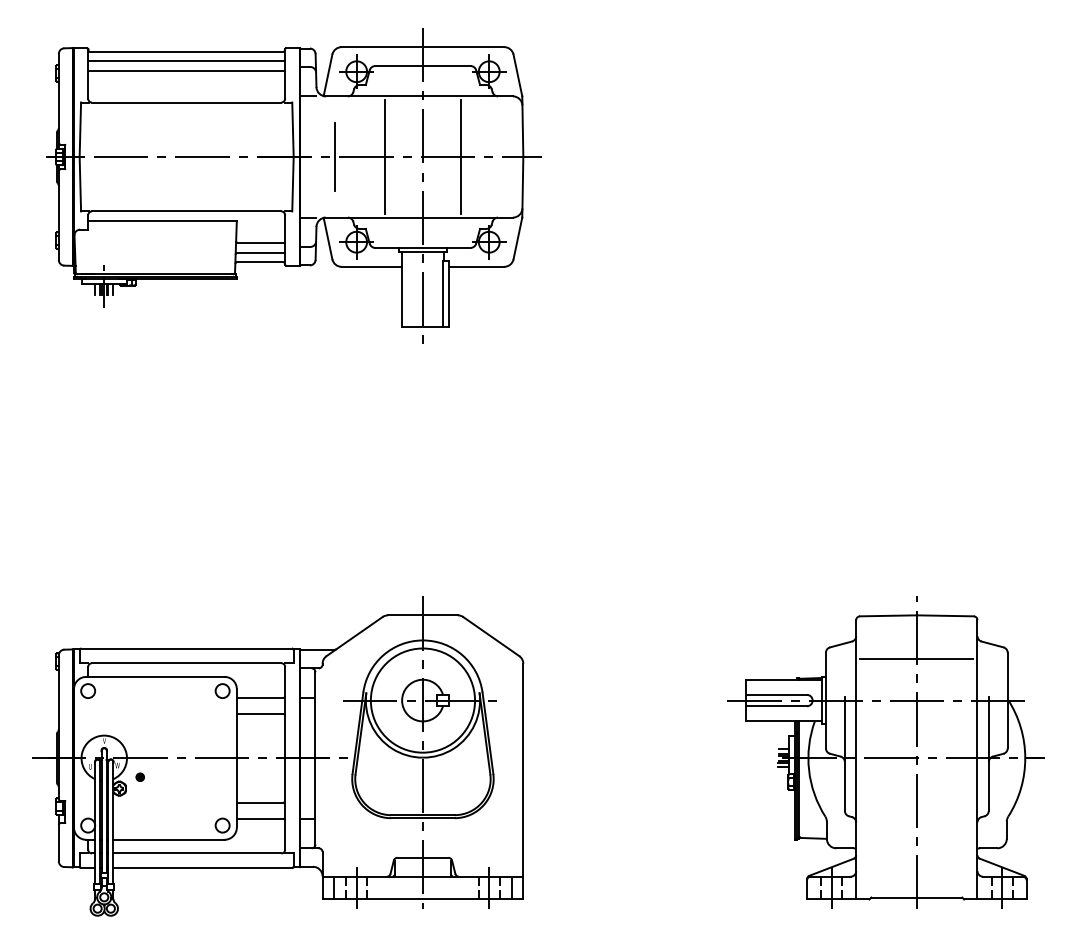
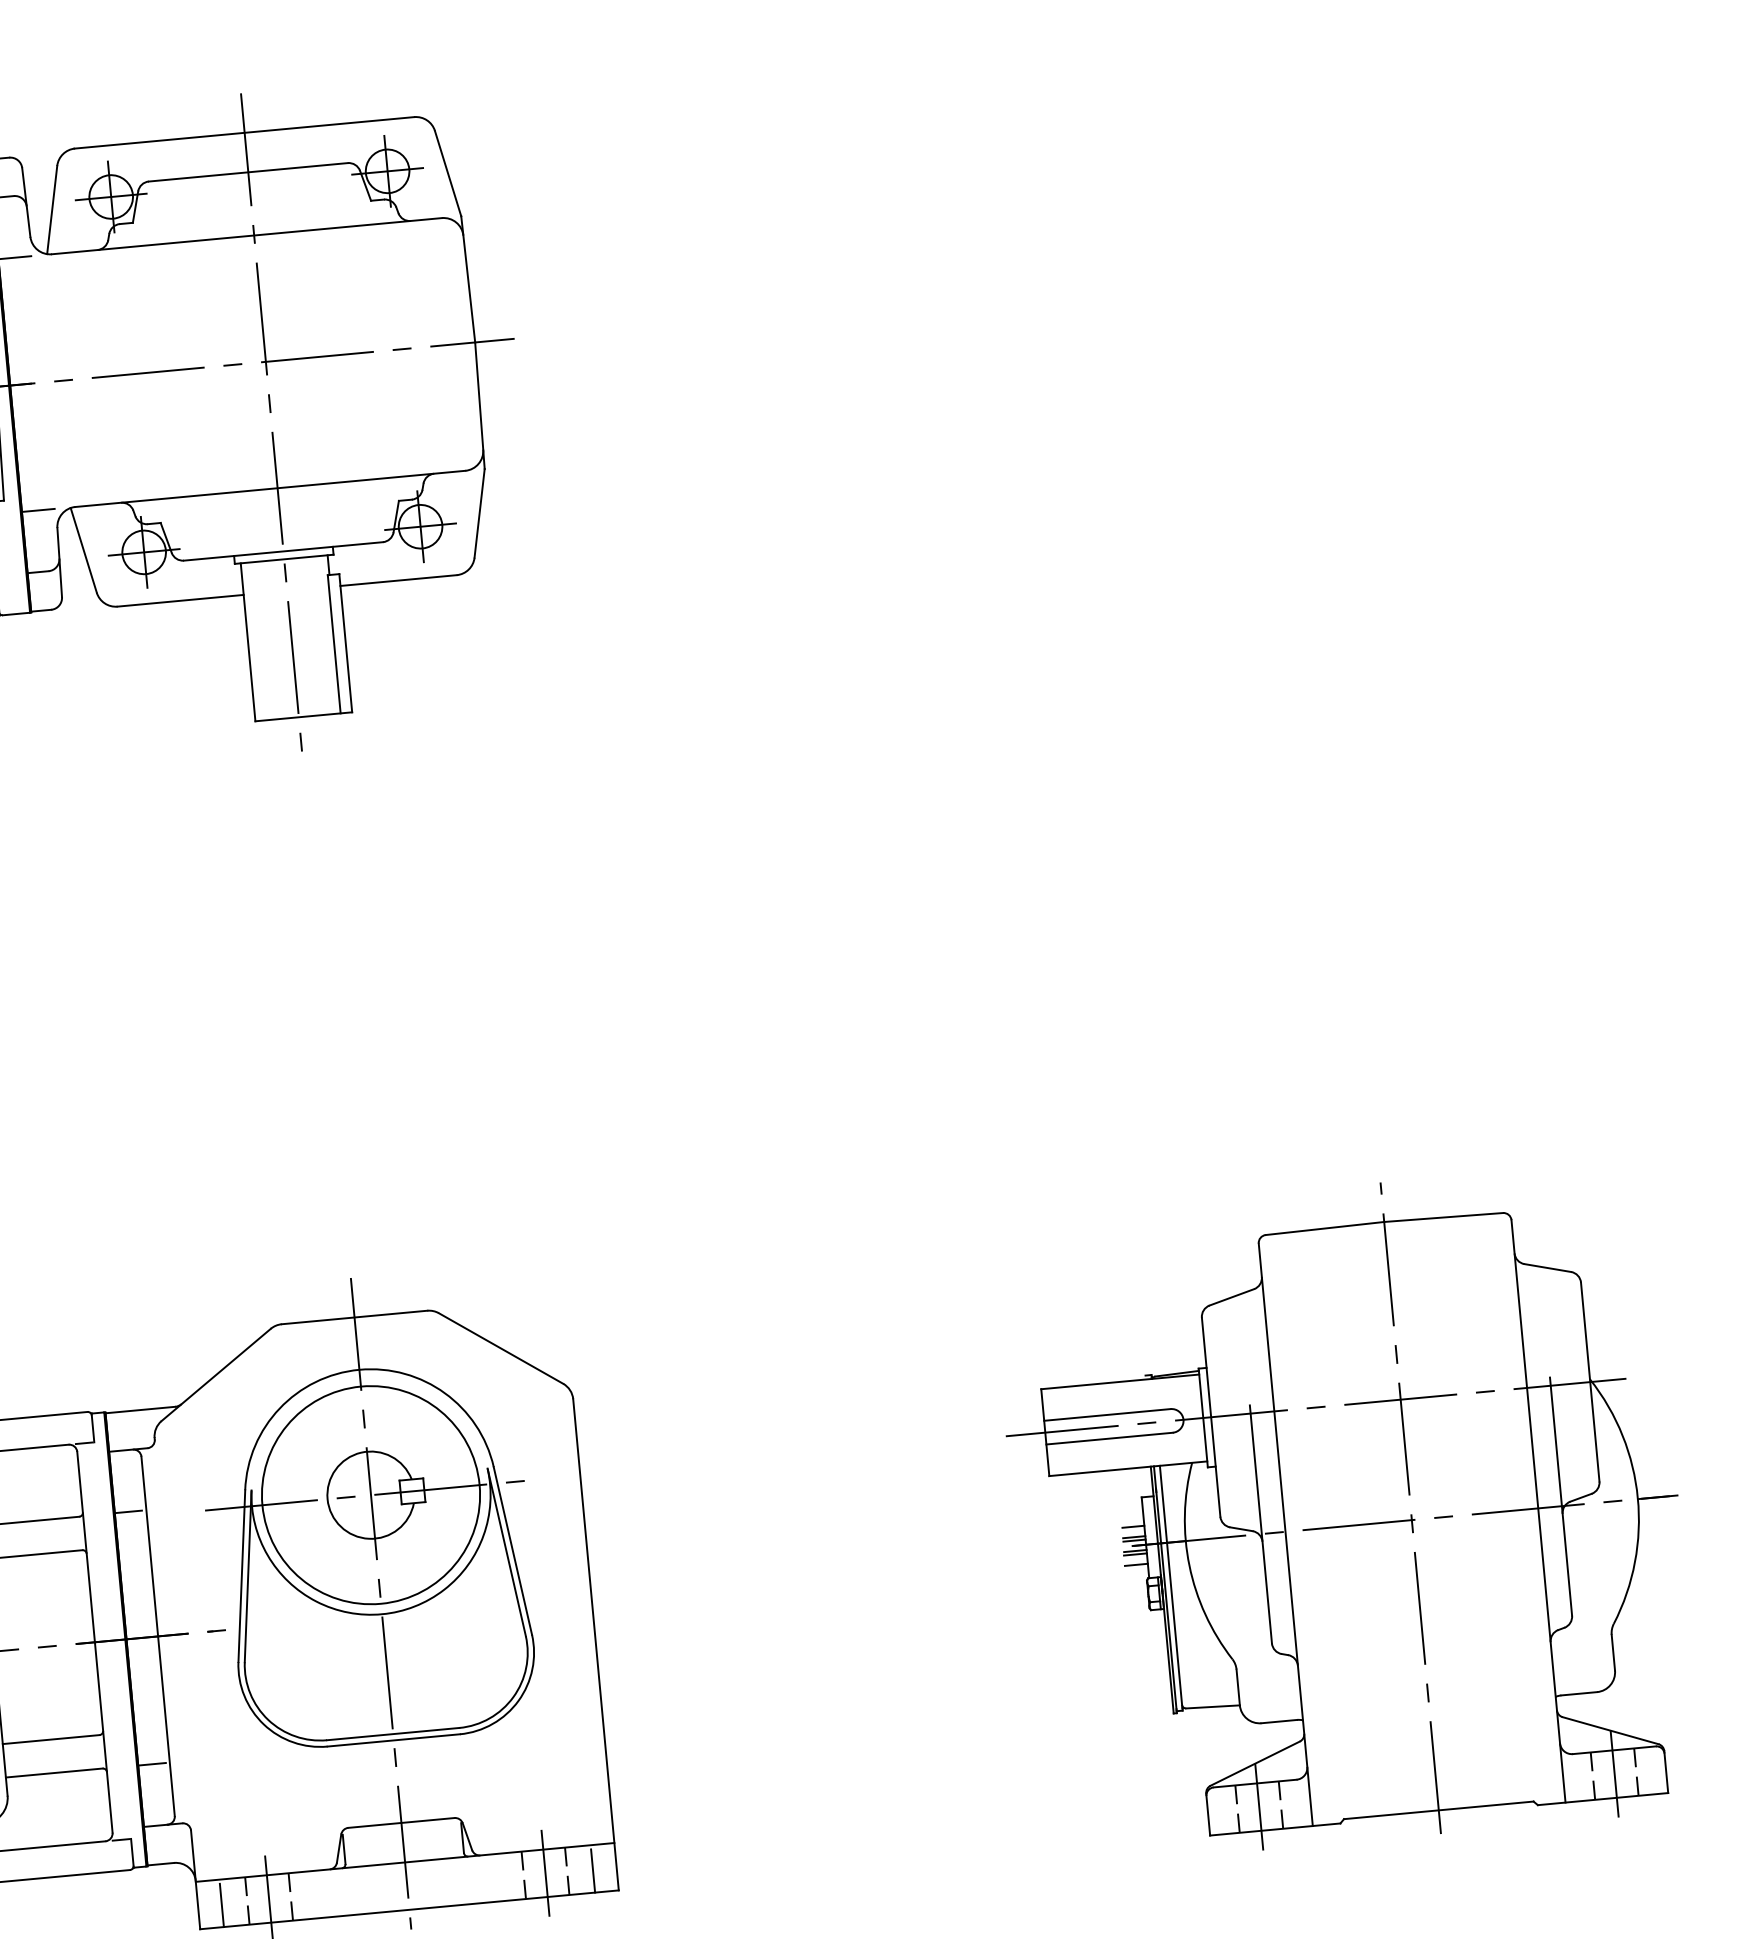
line: (335, 156) -> (83, 377), removed
line: (385, 156) -> (187, 368), removed
line: (460, 156) -> (344, 353), removed
line: (916, 658) -> (1391, 1311), removed

